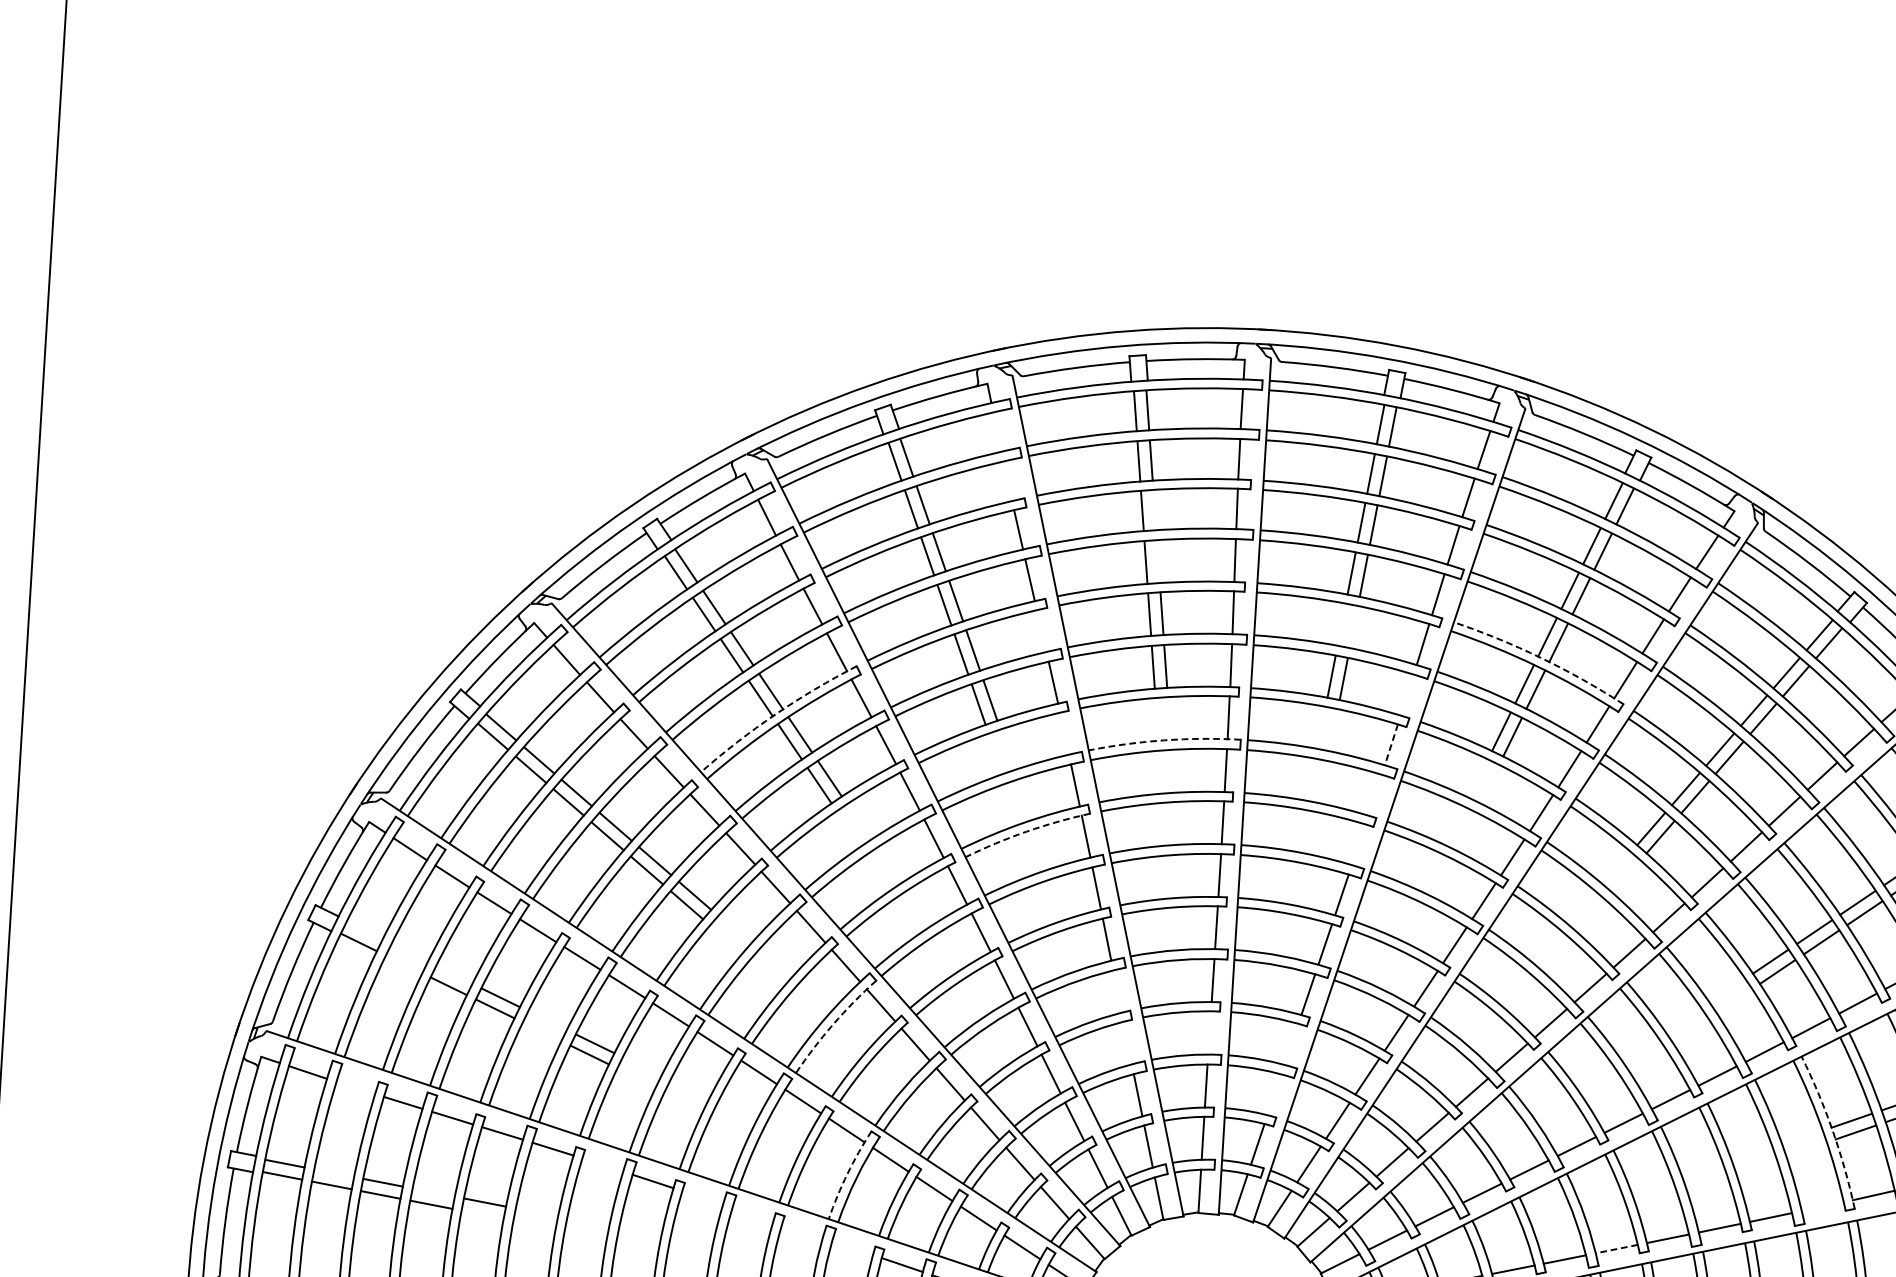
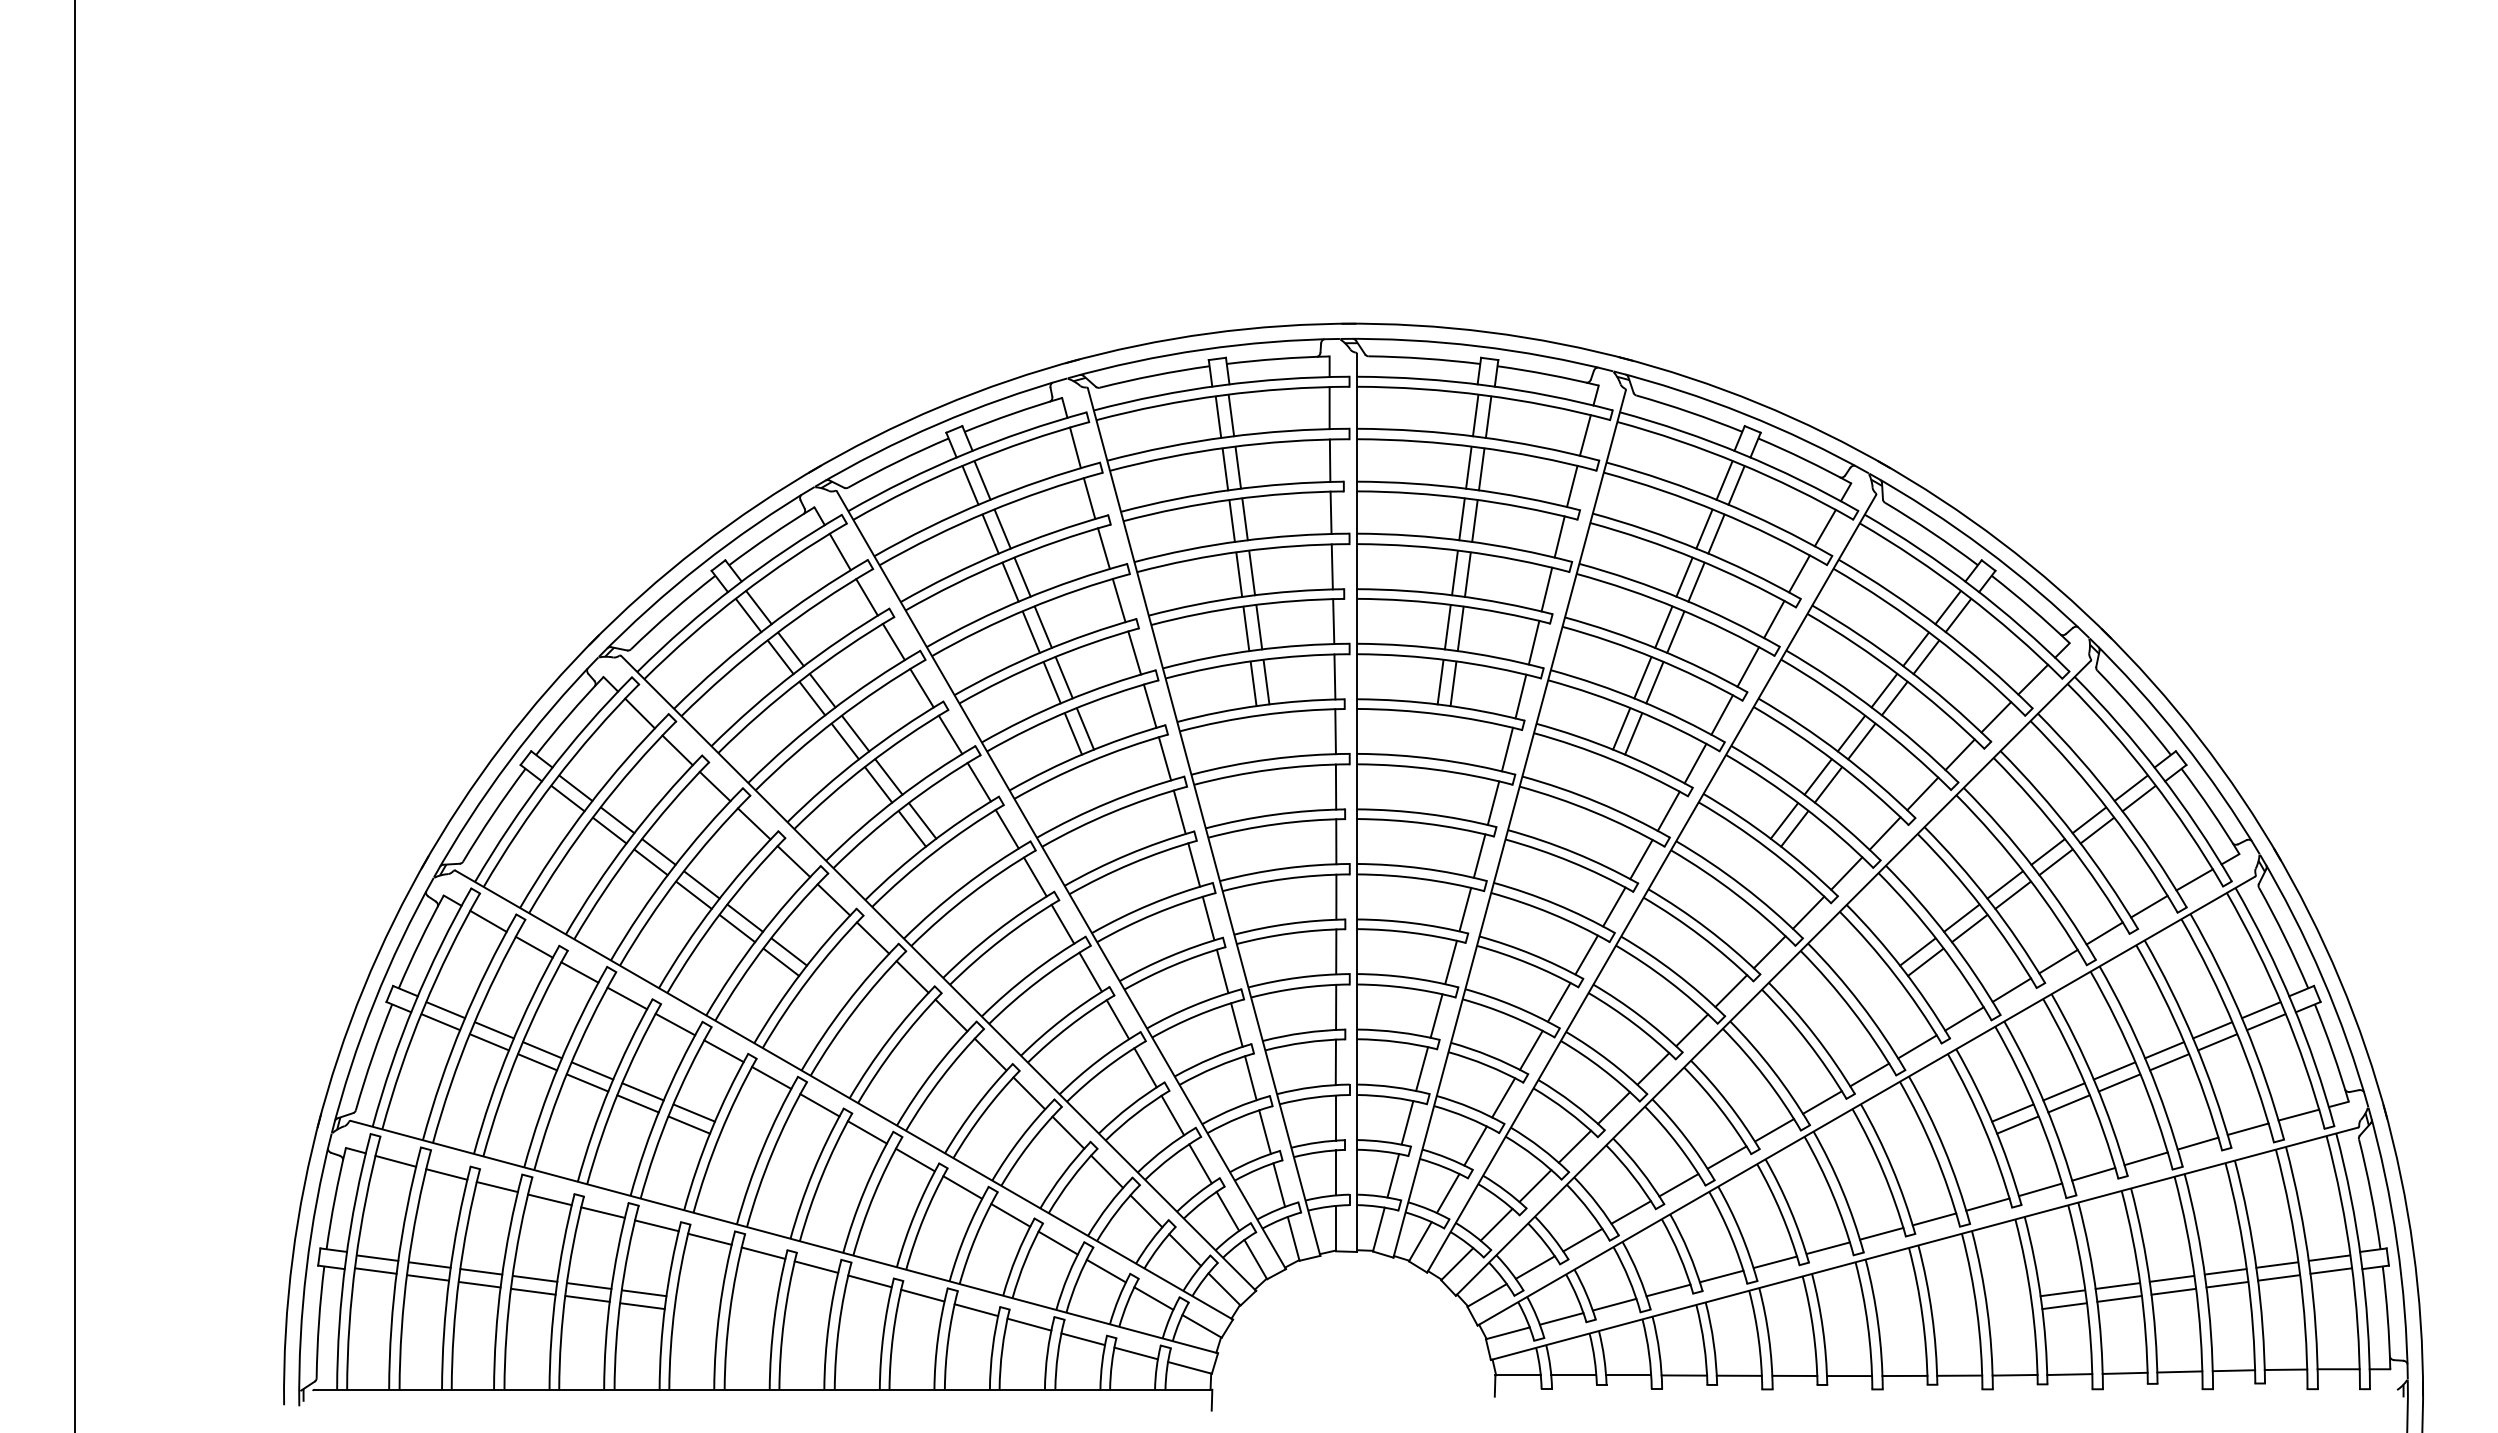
line: (997, 431) -> (1075, 447), added
line: (1007, 481) -> (1089, 498), added
line: (1154, 510) -> (1244, 519), added
line: (1158, 561) -> (1252, 572), added
line: (1341, 625) -> (1447, 627), added
line: (1353, 626) -> (1460, 628), added
line: (1041, 630) -> (1134, 652), added
arc: (1541, 658) -> (1658, 649), dashed -> solid
line: (1406, 695) -> (1520, 696), added
arc: (775, 714) -> (861, 757), dashed -> solid
line: (1064, 733) -> (1164, 758), added
arc: (1164, 740) -> (1269, 759), dashed -> solid
line: (1391, 745) -> (1507, 750), dashed -> solid
line: (1374, 795) -> (1493, 803), added
arc: (1026, 831) -> (1131, 863), dashed -> solid
line: (1358, 844) -> (1479, 855), added
line: (364, 931) -> (445, 1010), added
line: (409, 953) -> (494, 1030), added
line: (404, 964) -> (489, 1042), added
line: (454, 975) -> (542, 1050), added
line: (1117, 991) -> (1236, 1024), added
line: (547, 1020) -> (642, 1091), added
arc: (832, 1024) -> (941, 1077), dashed -> solid
line: (541, 1031) -> (637, 1103), added
line: (1209, 1033) -> (1335, 1062), added
line: (1127, 1043) -> (1250, 1078), added
line: (1291, 1043) -> (1422, 1068), added
line: (355, 1087) -> (446, 1174), added
line: (1274, 1094) -> (1407, 1122), added
arc: (1832, 1131) -> (1993, 1125), dashed -> solid
line: (602, 1164) -> (709, 1238), added
line: (334, 1172) -> (429, 1264), added
arc: (847, 1173) -> (966, 1232), dashed -> solid
line: (434, 1192) -> (535, 1278), added
line: (702, 1197) -> (816, 1266), added
line: (1822, 1206) -> (1987, 1204), added
line: (537, 1212) -> (644, 1293), added
line: (482, 1214) -> (587, 1298), added
line: (752, 1214) -> (869, 1281), added
line: (534, 1225) -> (642, 1306), added
line: (802, 1231) -> (922, 1295), added
line: (852, 1248) -> (976, 1310), added
line: (1616, 1249) -> (1775, 1262), dashed -> solid

